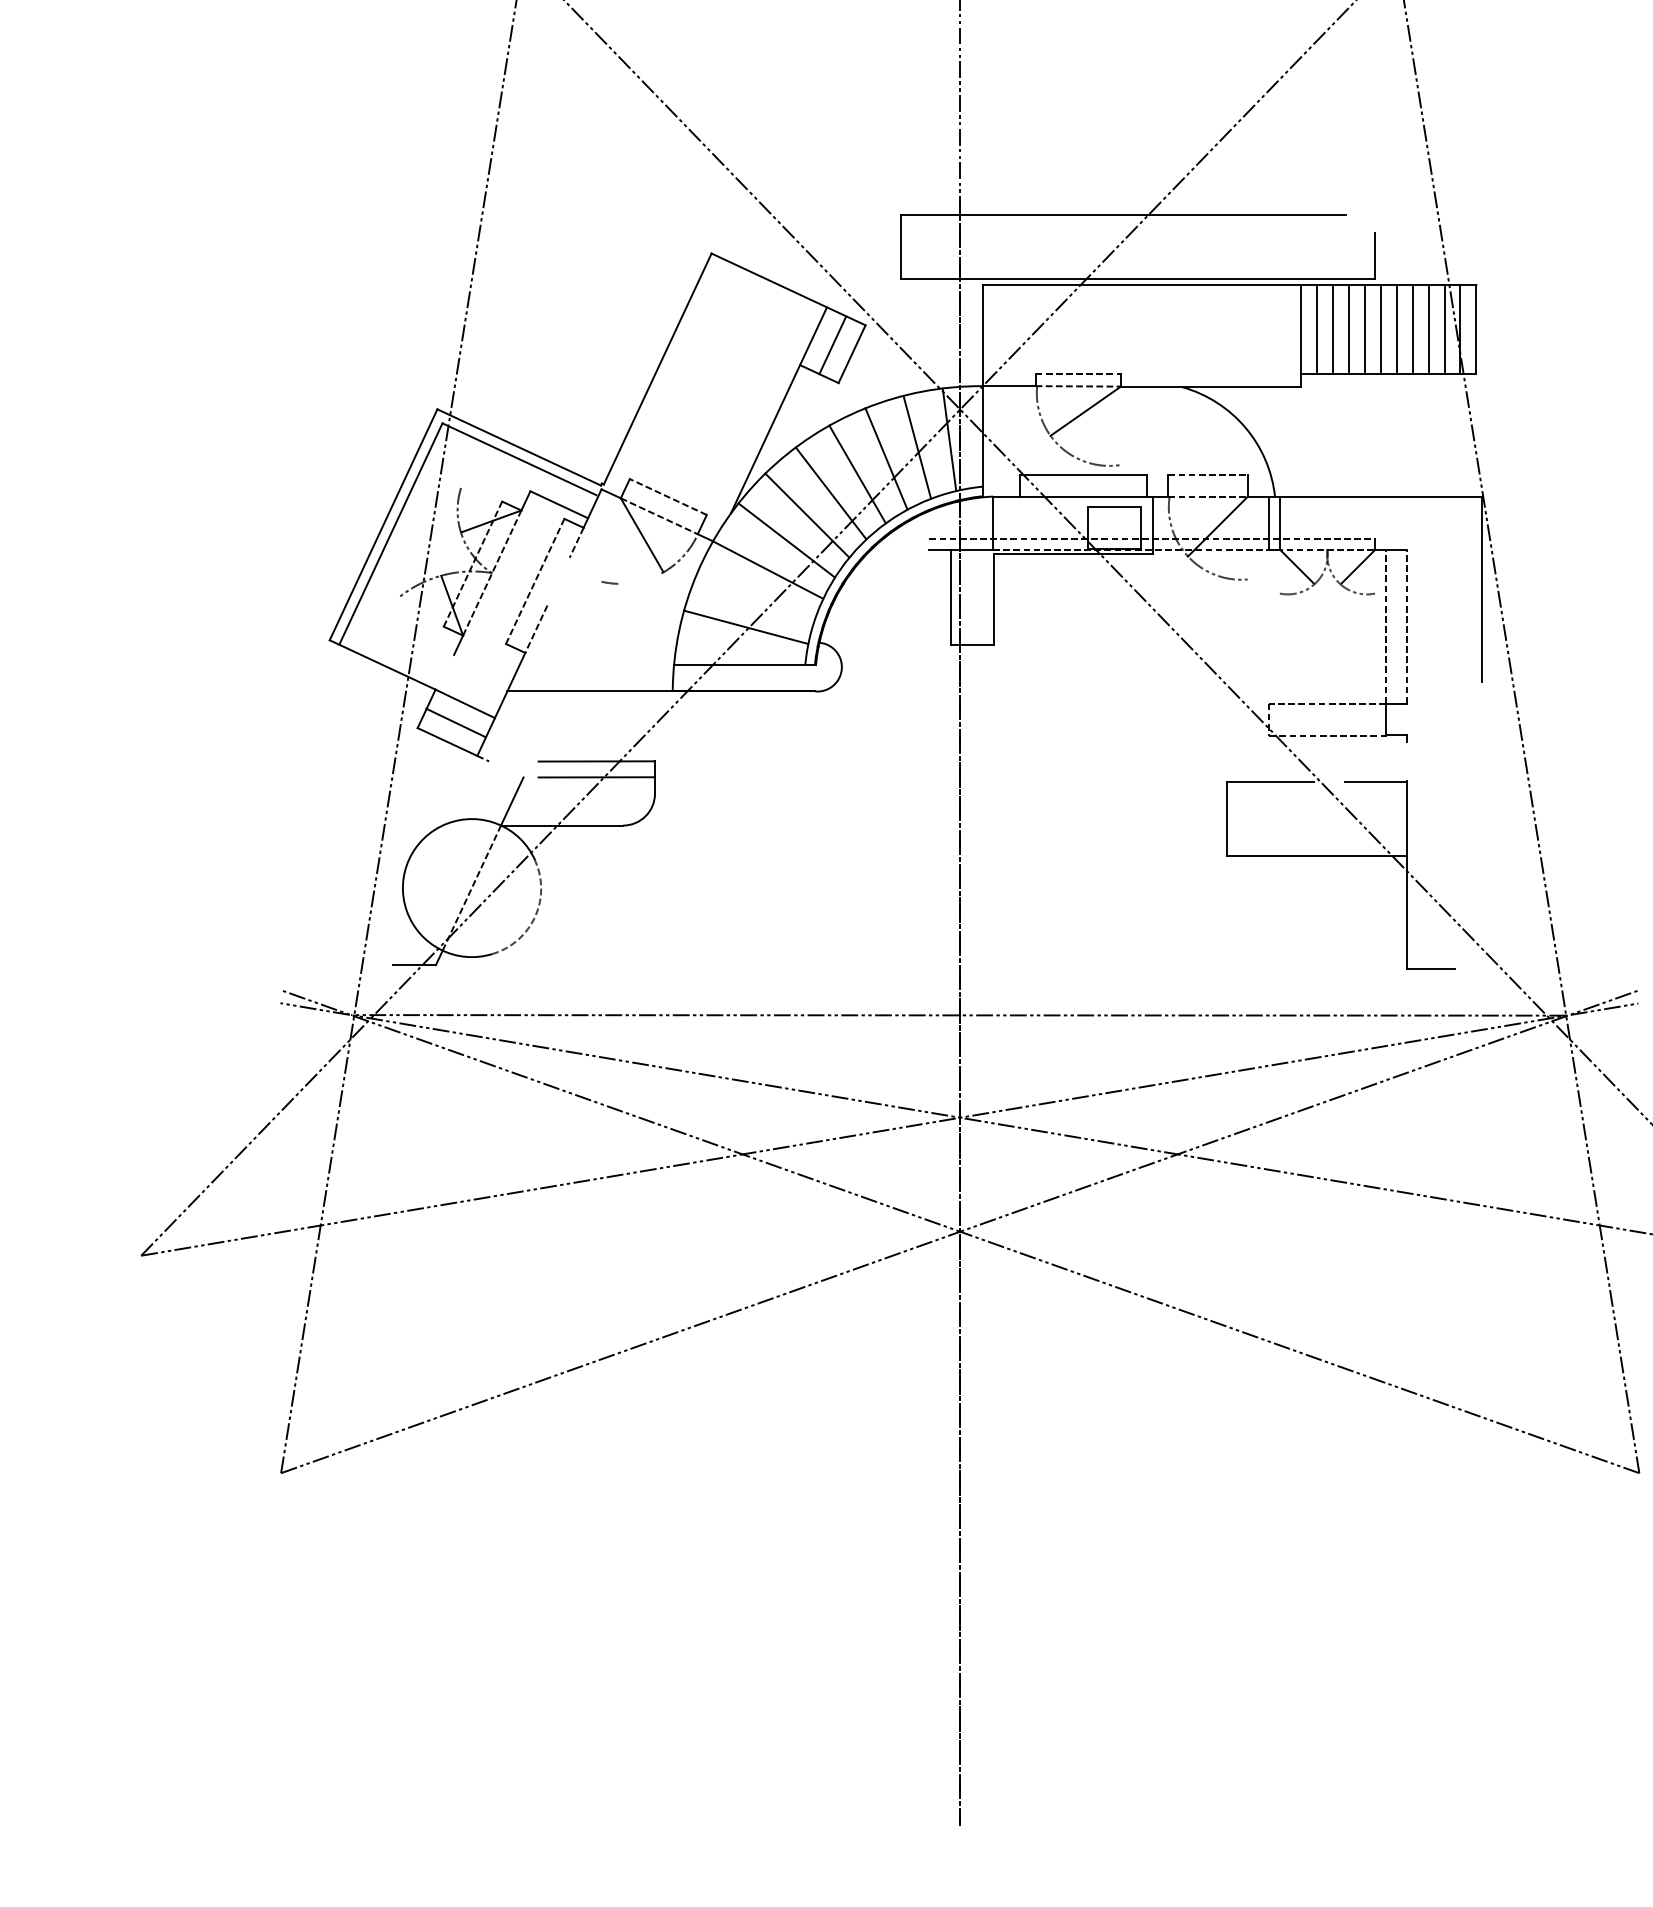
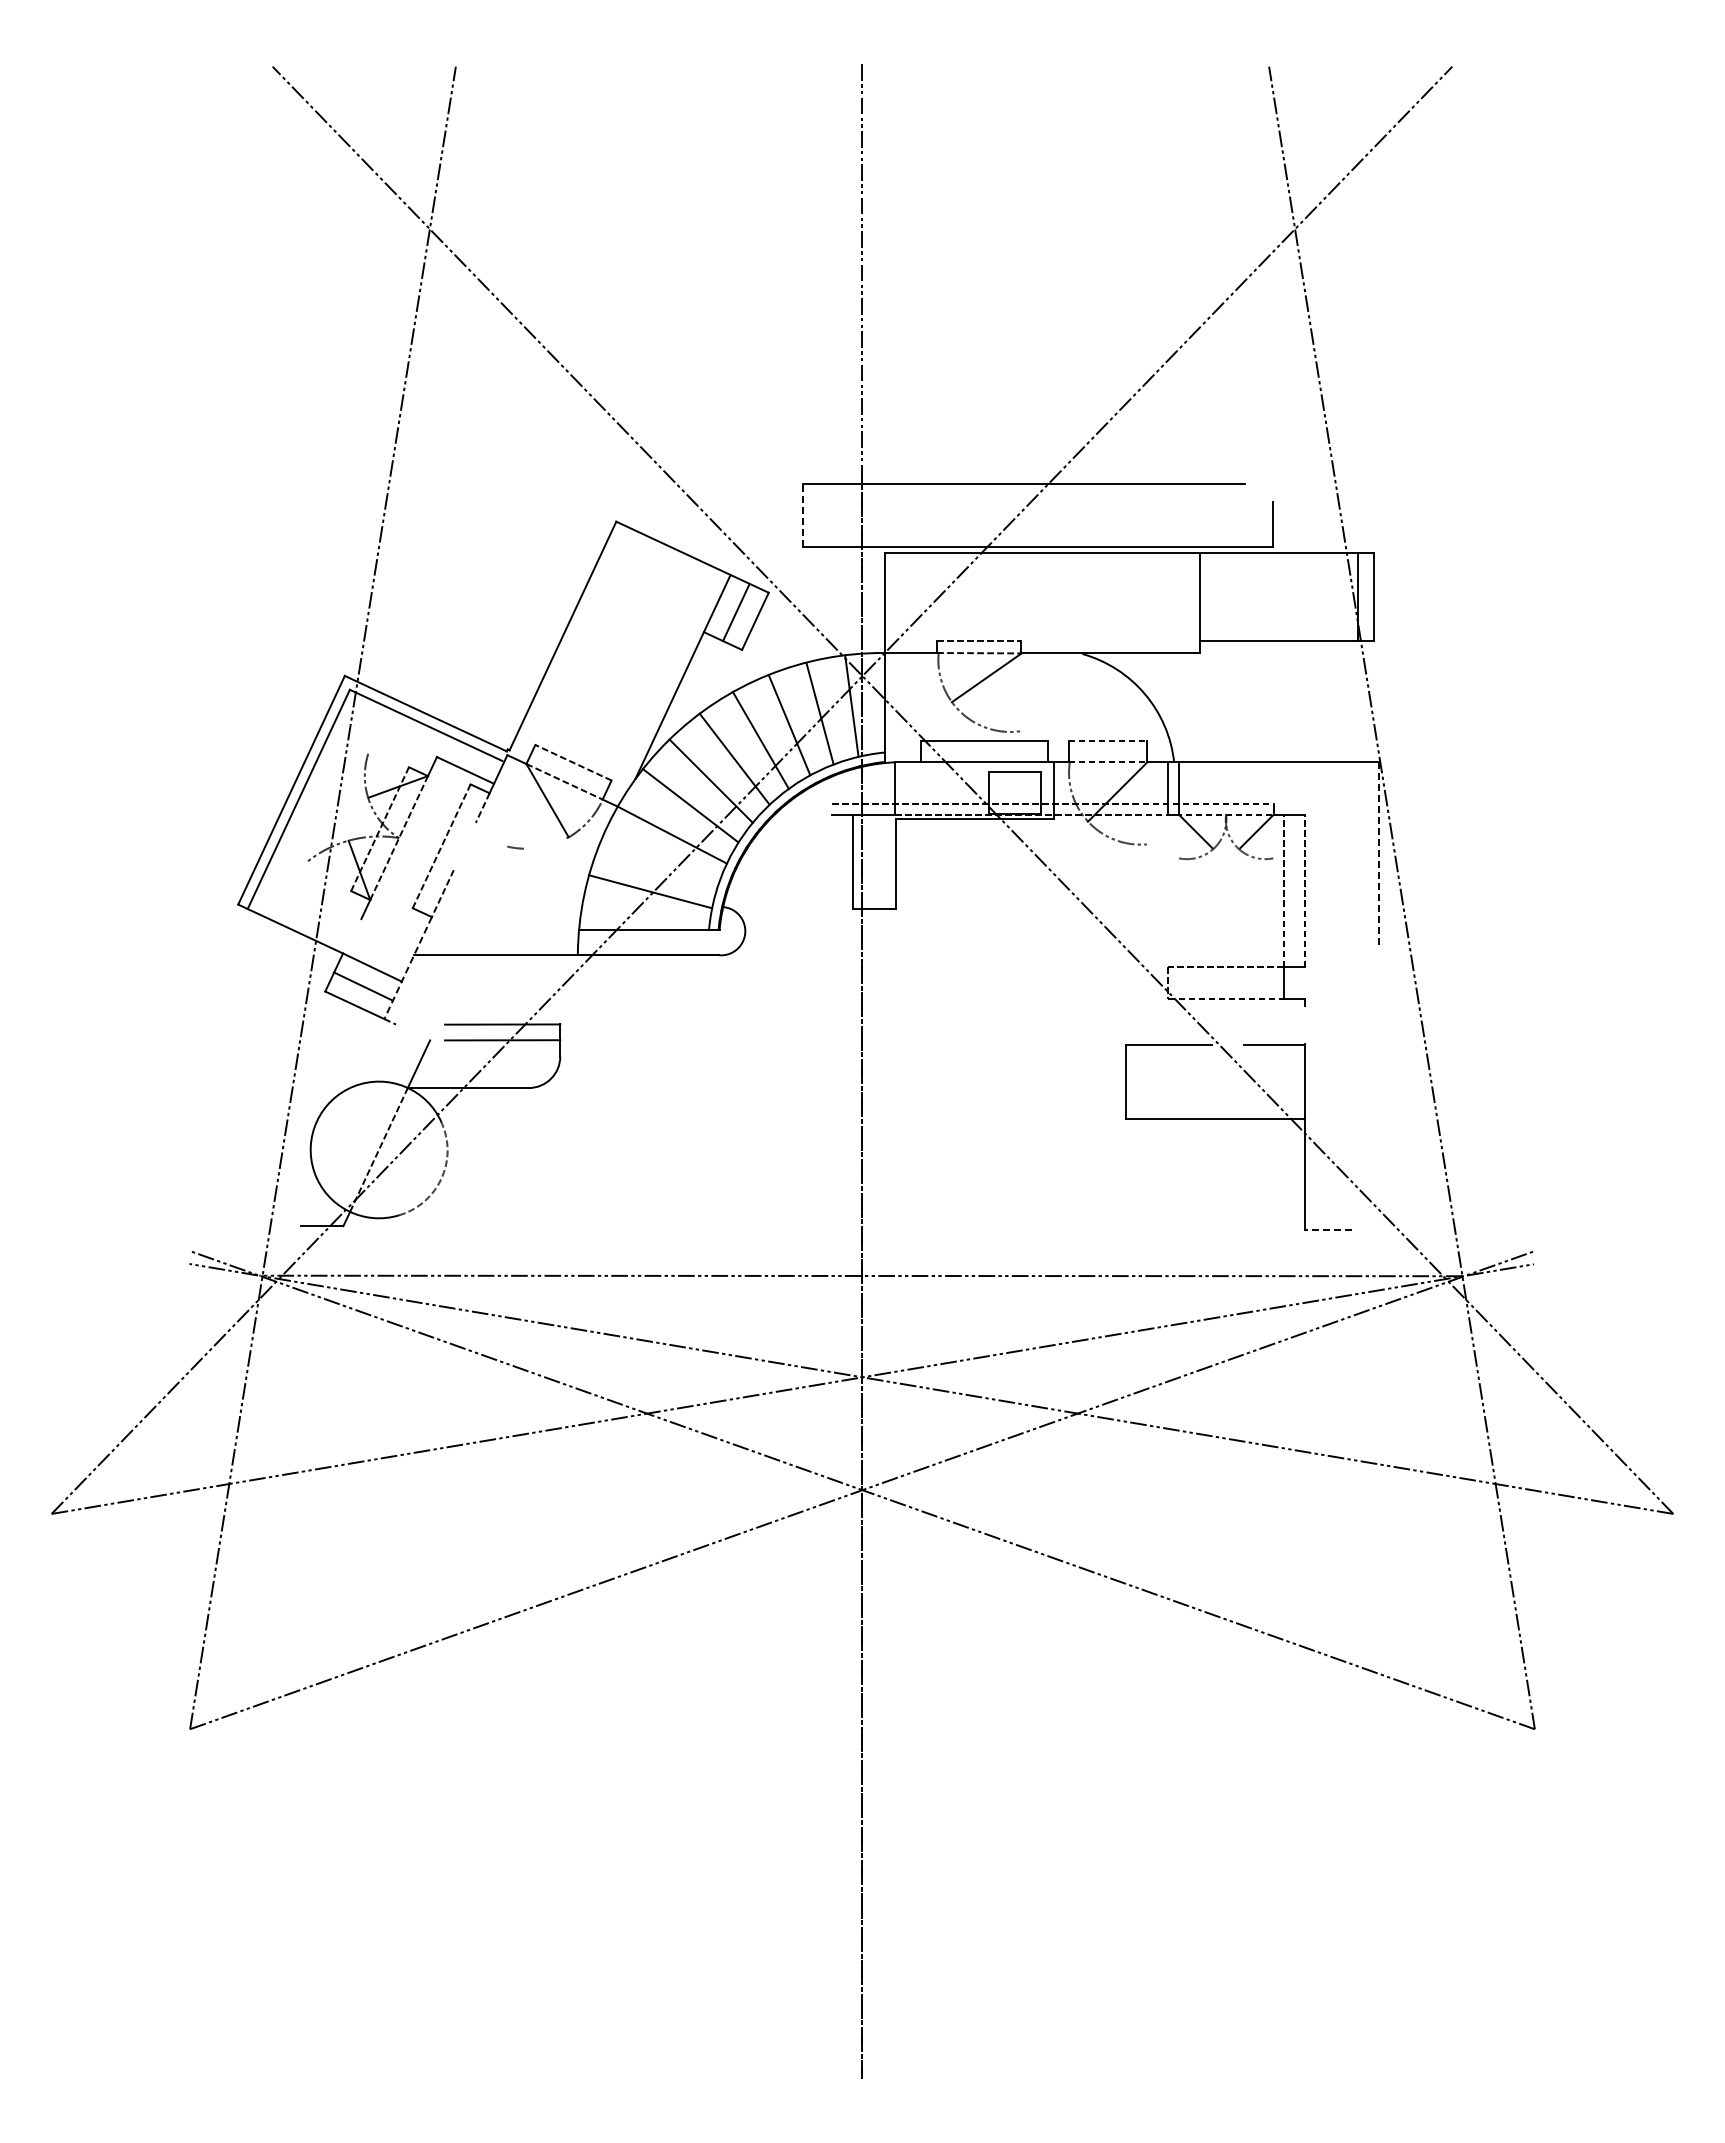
line: (900, 247) -> (803, 515), solid -> dashed
line: (1316, 330) -> (1215, 597), removed
line: (1332, 330) -> (1231, 597), removed
line: (1349, 330) -> (1247, 597), removed
line: (1365, 330) -> (1263, 597), removed
line: (1380, 330) -> (1278, 597), removed
line: (1396, 330) -> (1294, 597), removed
line: (1412, 330) -> (1310, 597), removed
line: (1428, 330) -> (1326, 597), removed
line: (1444, 330) -> (1341, 597), removed
line: (1481, 589) -> (1378, 854), solid -> dashed
line: (500, 704) -> (407, 968), solid -> dashed
line: (1430, 969) -> (1328, 1230), solid -> dashed

